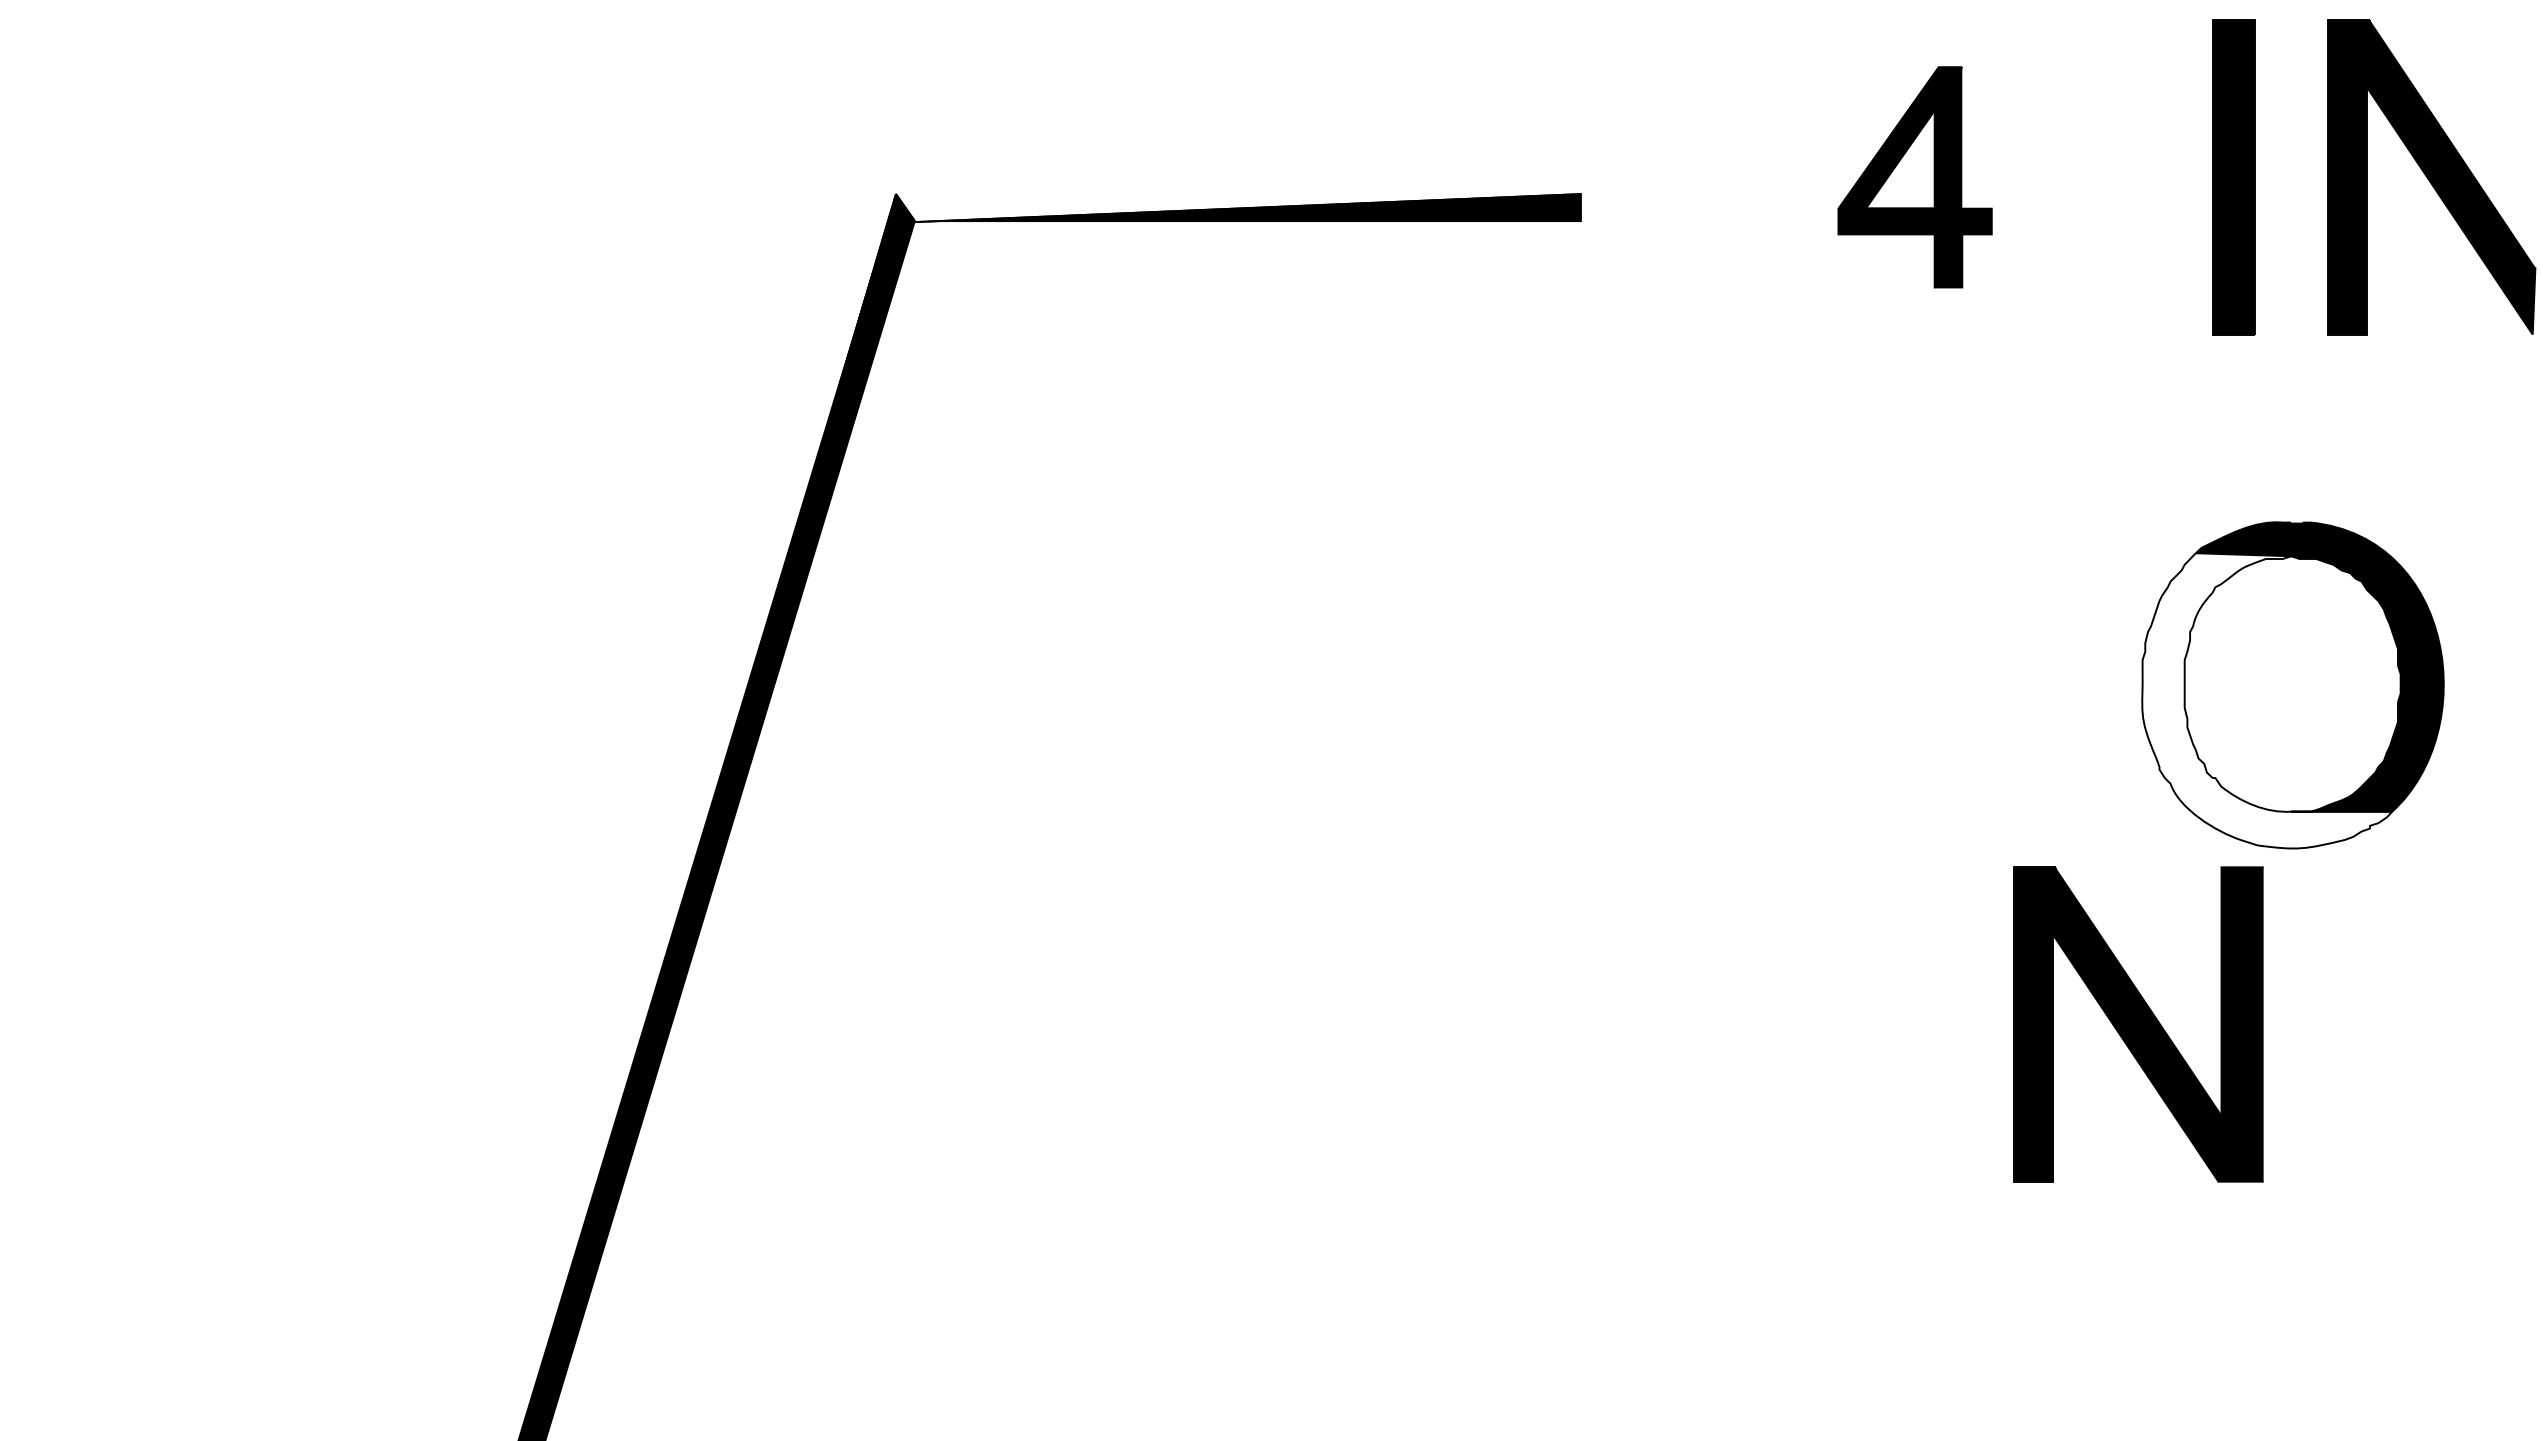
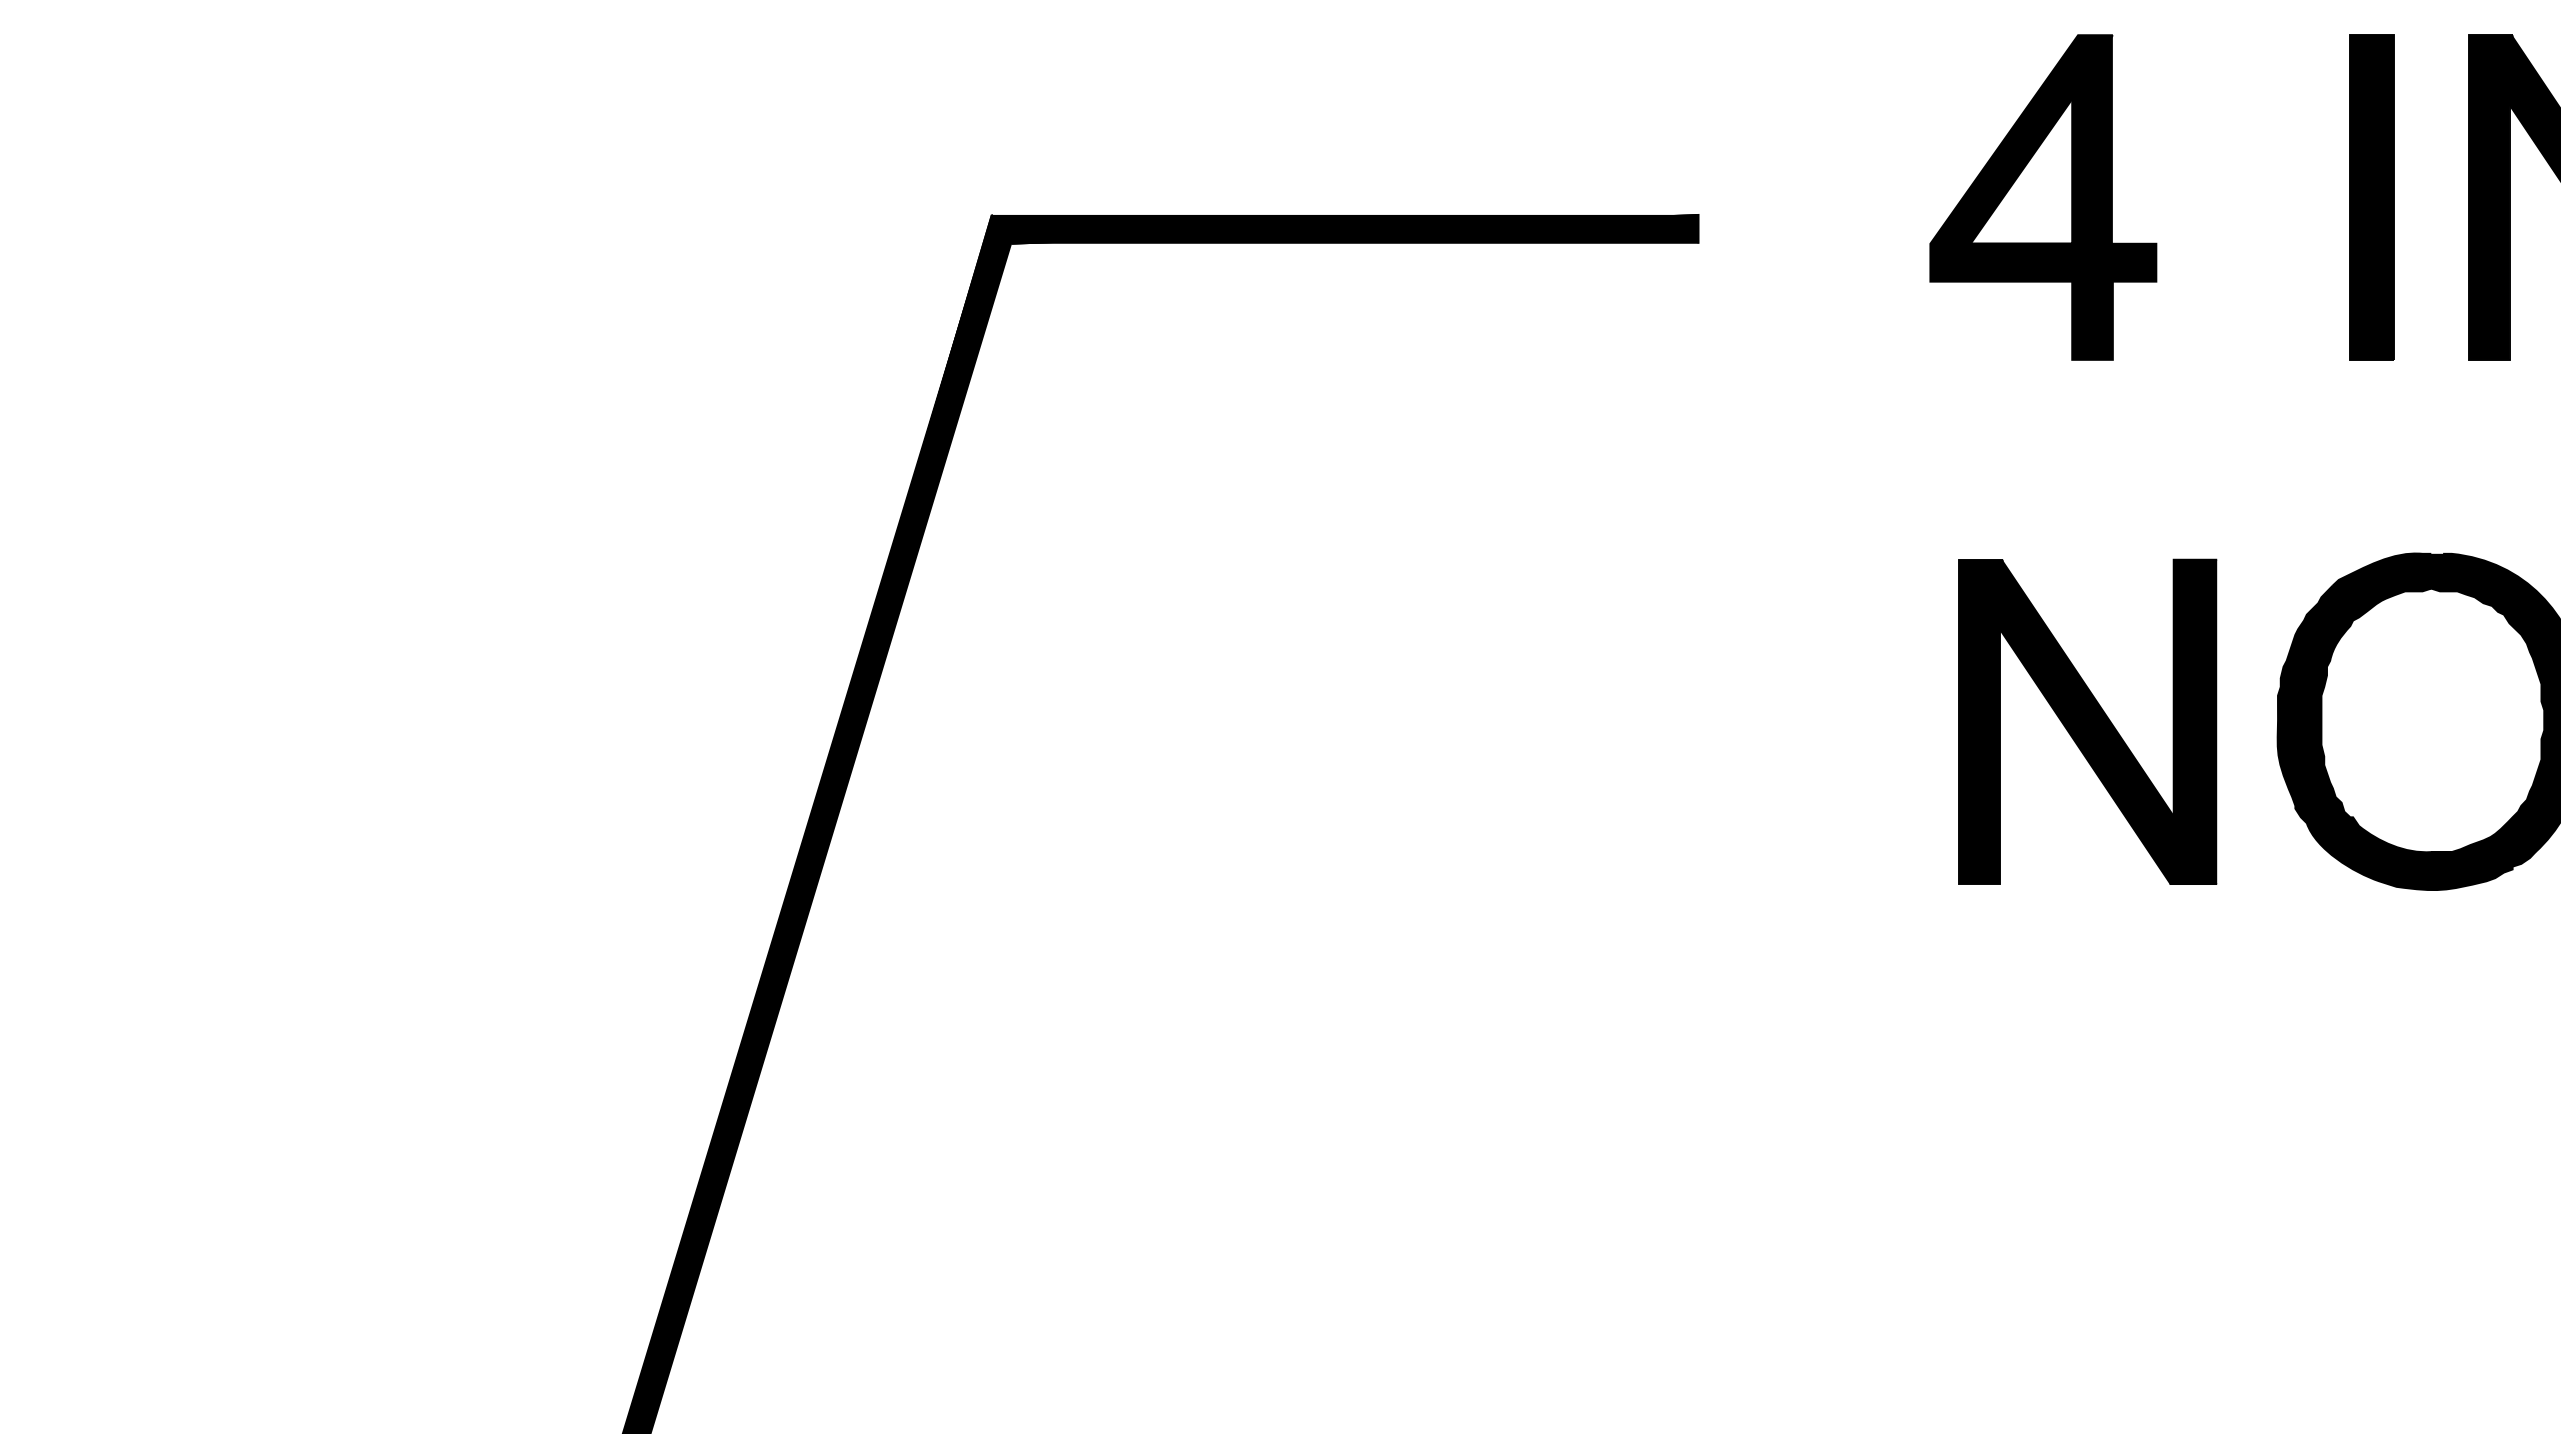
part: (1914, 177) -> (2042, 197), size x1.43
fill: (1237, 208) -> (1344, 229), added
fill: (2267, 700) -> (2406, 737), added
part: (2138, 1024) -> (2088, 721), moved

